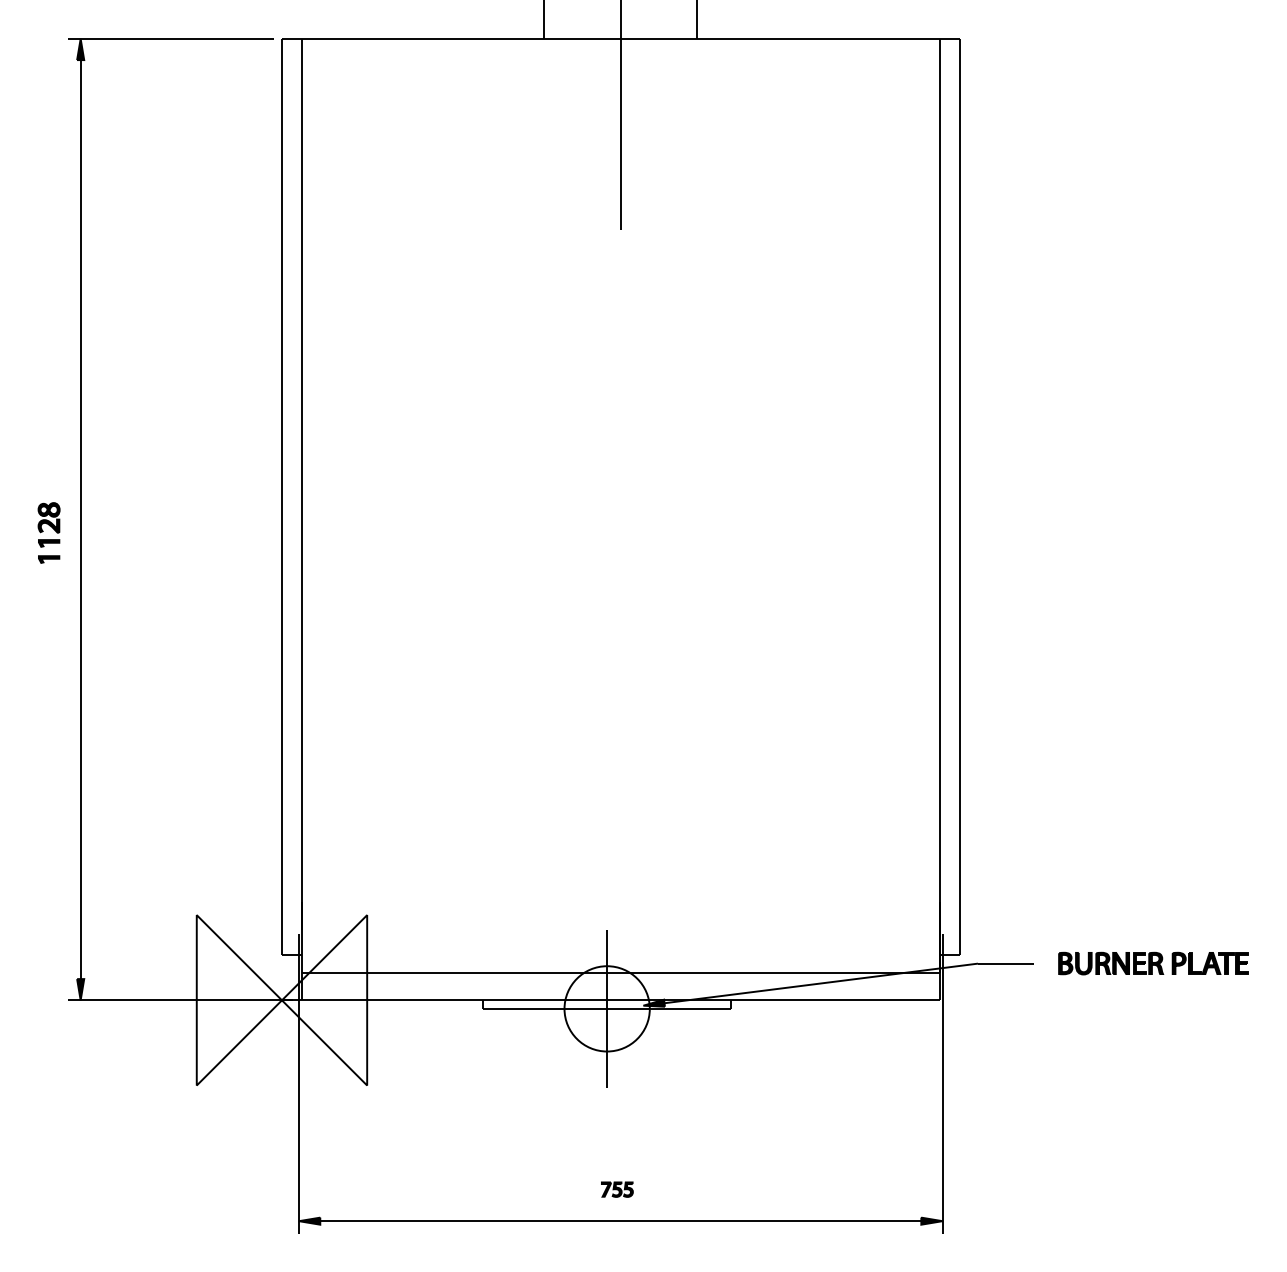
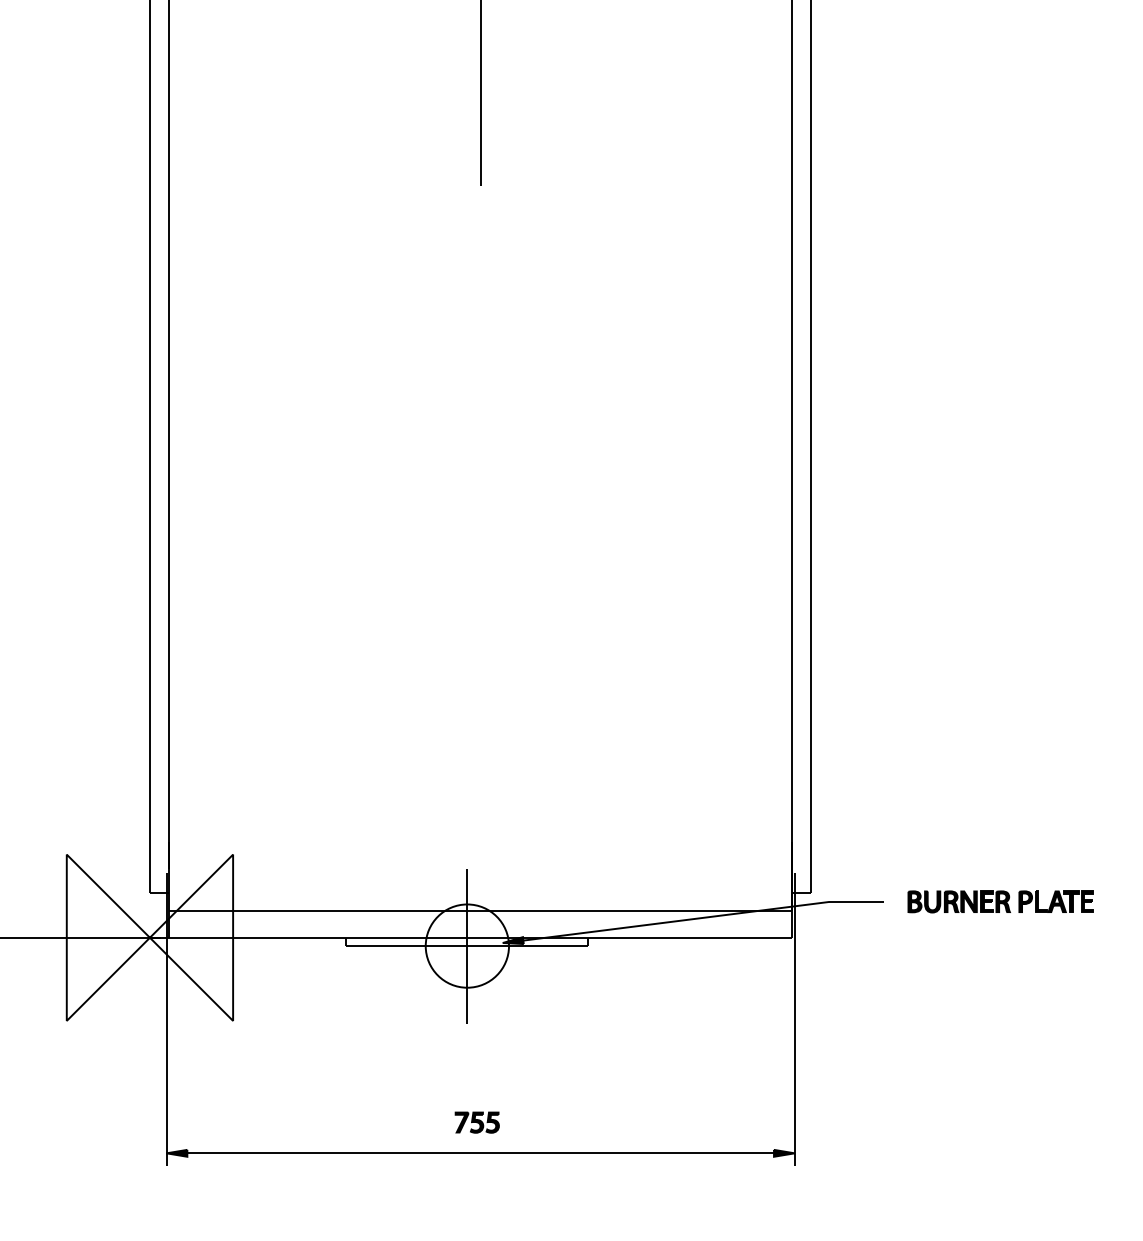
part: (617, 1189) -> (477, 1122), size x1.43

